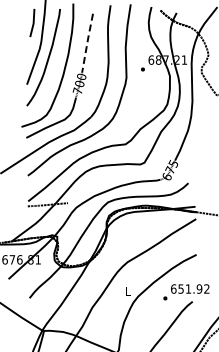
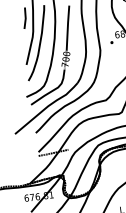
line: (87, 42) -> (67, 27), dashed -> solid

